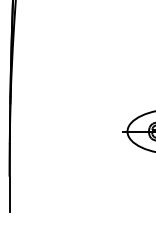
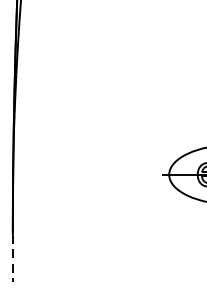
line: (9, 194) -> (12, 258), solid -> dashed

